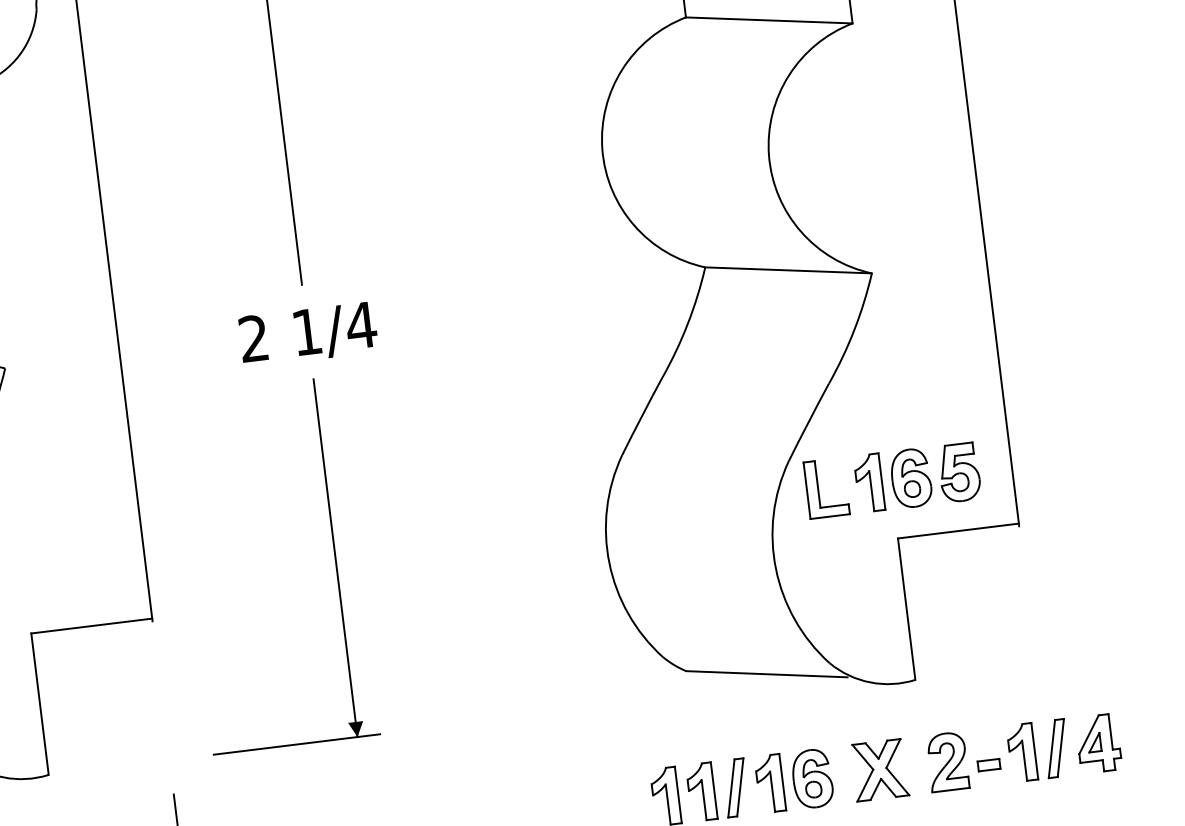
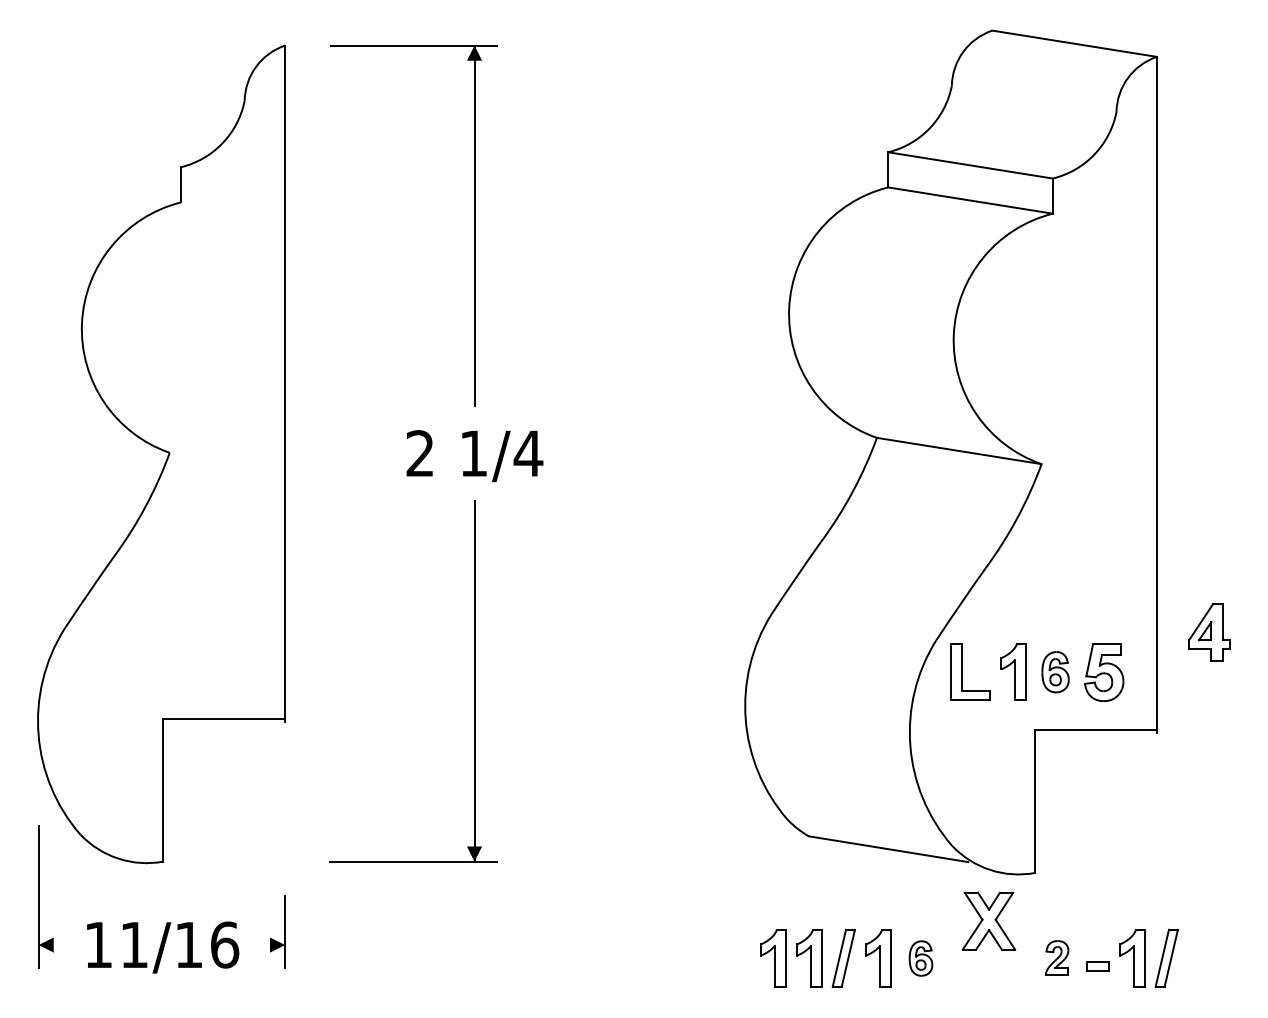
part: (910, 477) -> (1055, 671), size x0.7
part: (1097, 743) -> (1208, 632), moved
part: (946, 761) -> (1056, 957), size x0.6
part: (879, 769) -> (988, 920), moved
part: (811, 778) -> (920, 958), size x0.6

